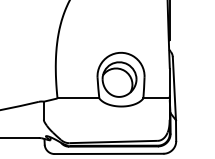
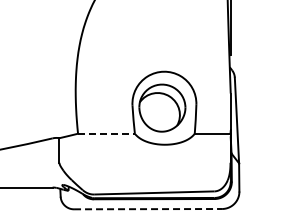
line: (78, 98) -> (106, 133), solid -> dashed
line: (109, 154) -> (148, 209), solid -> dashed

